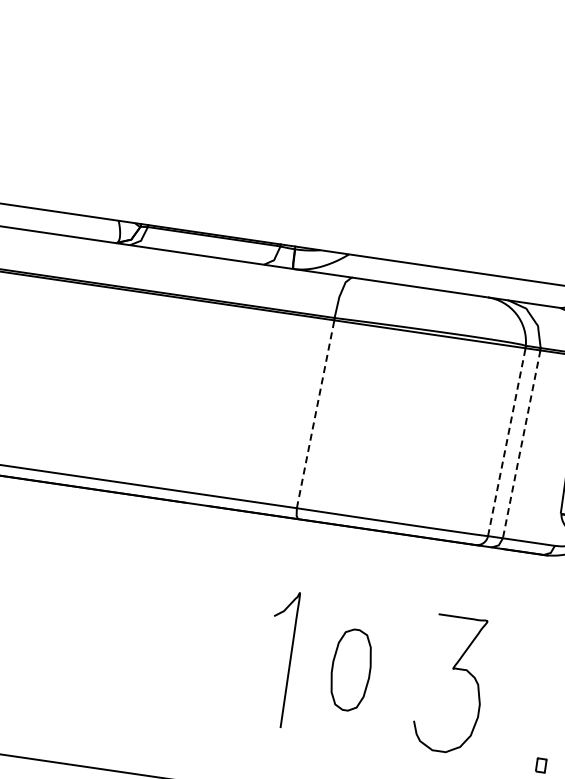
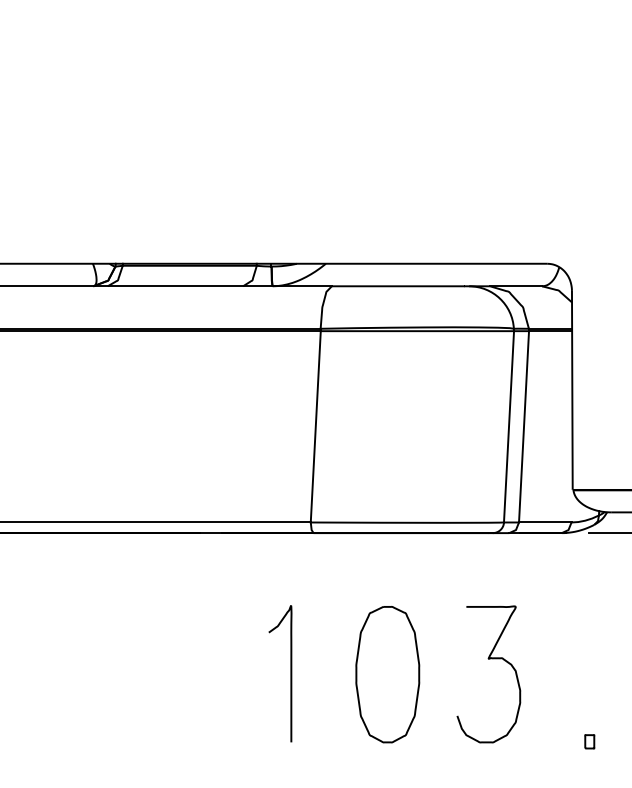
line: (315, 413) -> (315, 426), dashed -> solid
line: (507, 441) -> (509, 426), dashed -> solid
line: (522, 444) -> (524, 426), dashed -> solid
curve: (289, 659) -> (290, 673), moved
part: (350, 669) -> (387, 674), size x1.67

